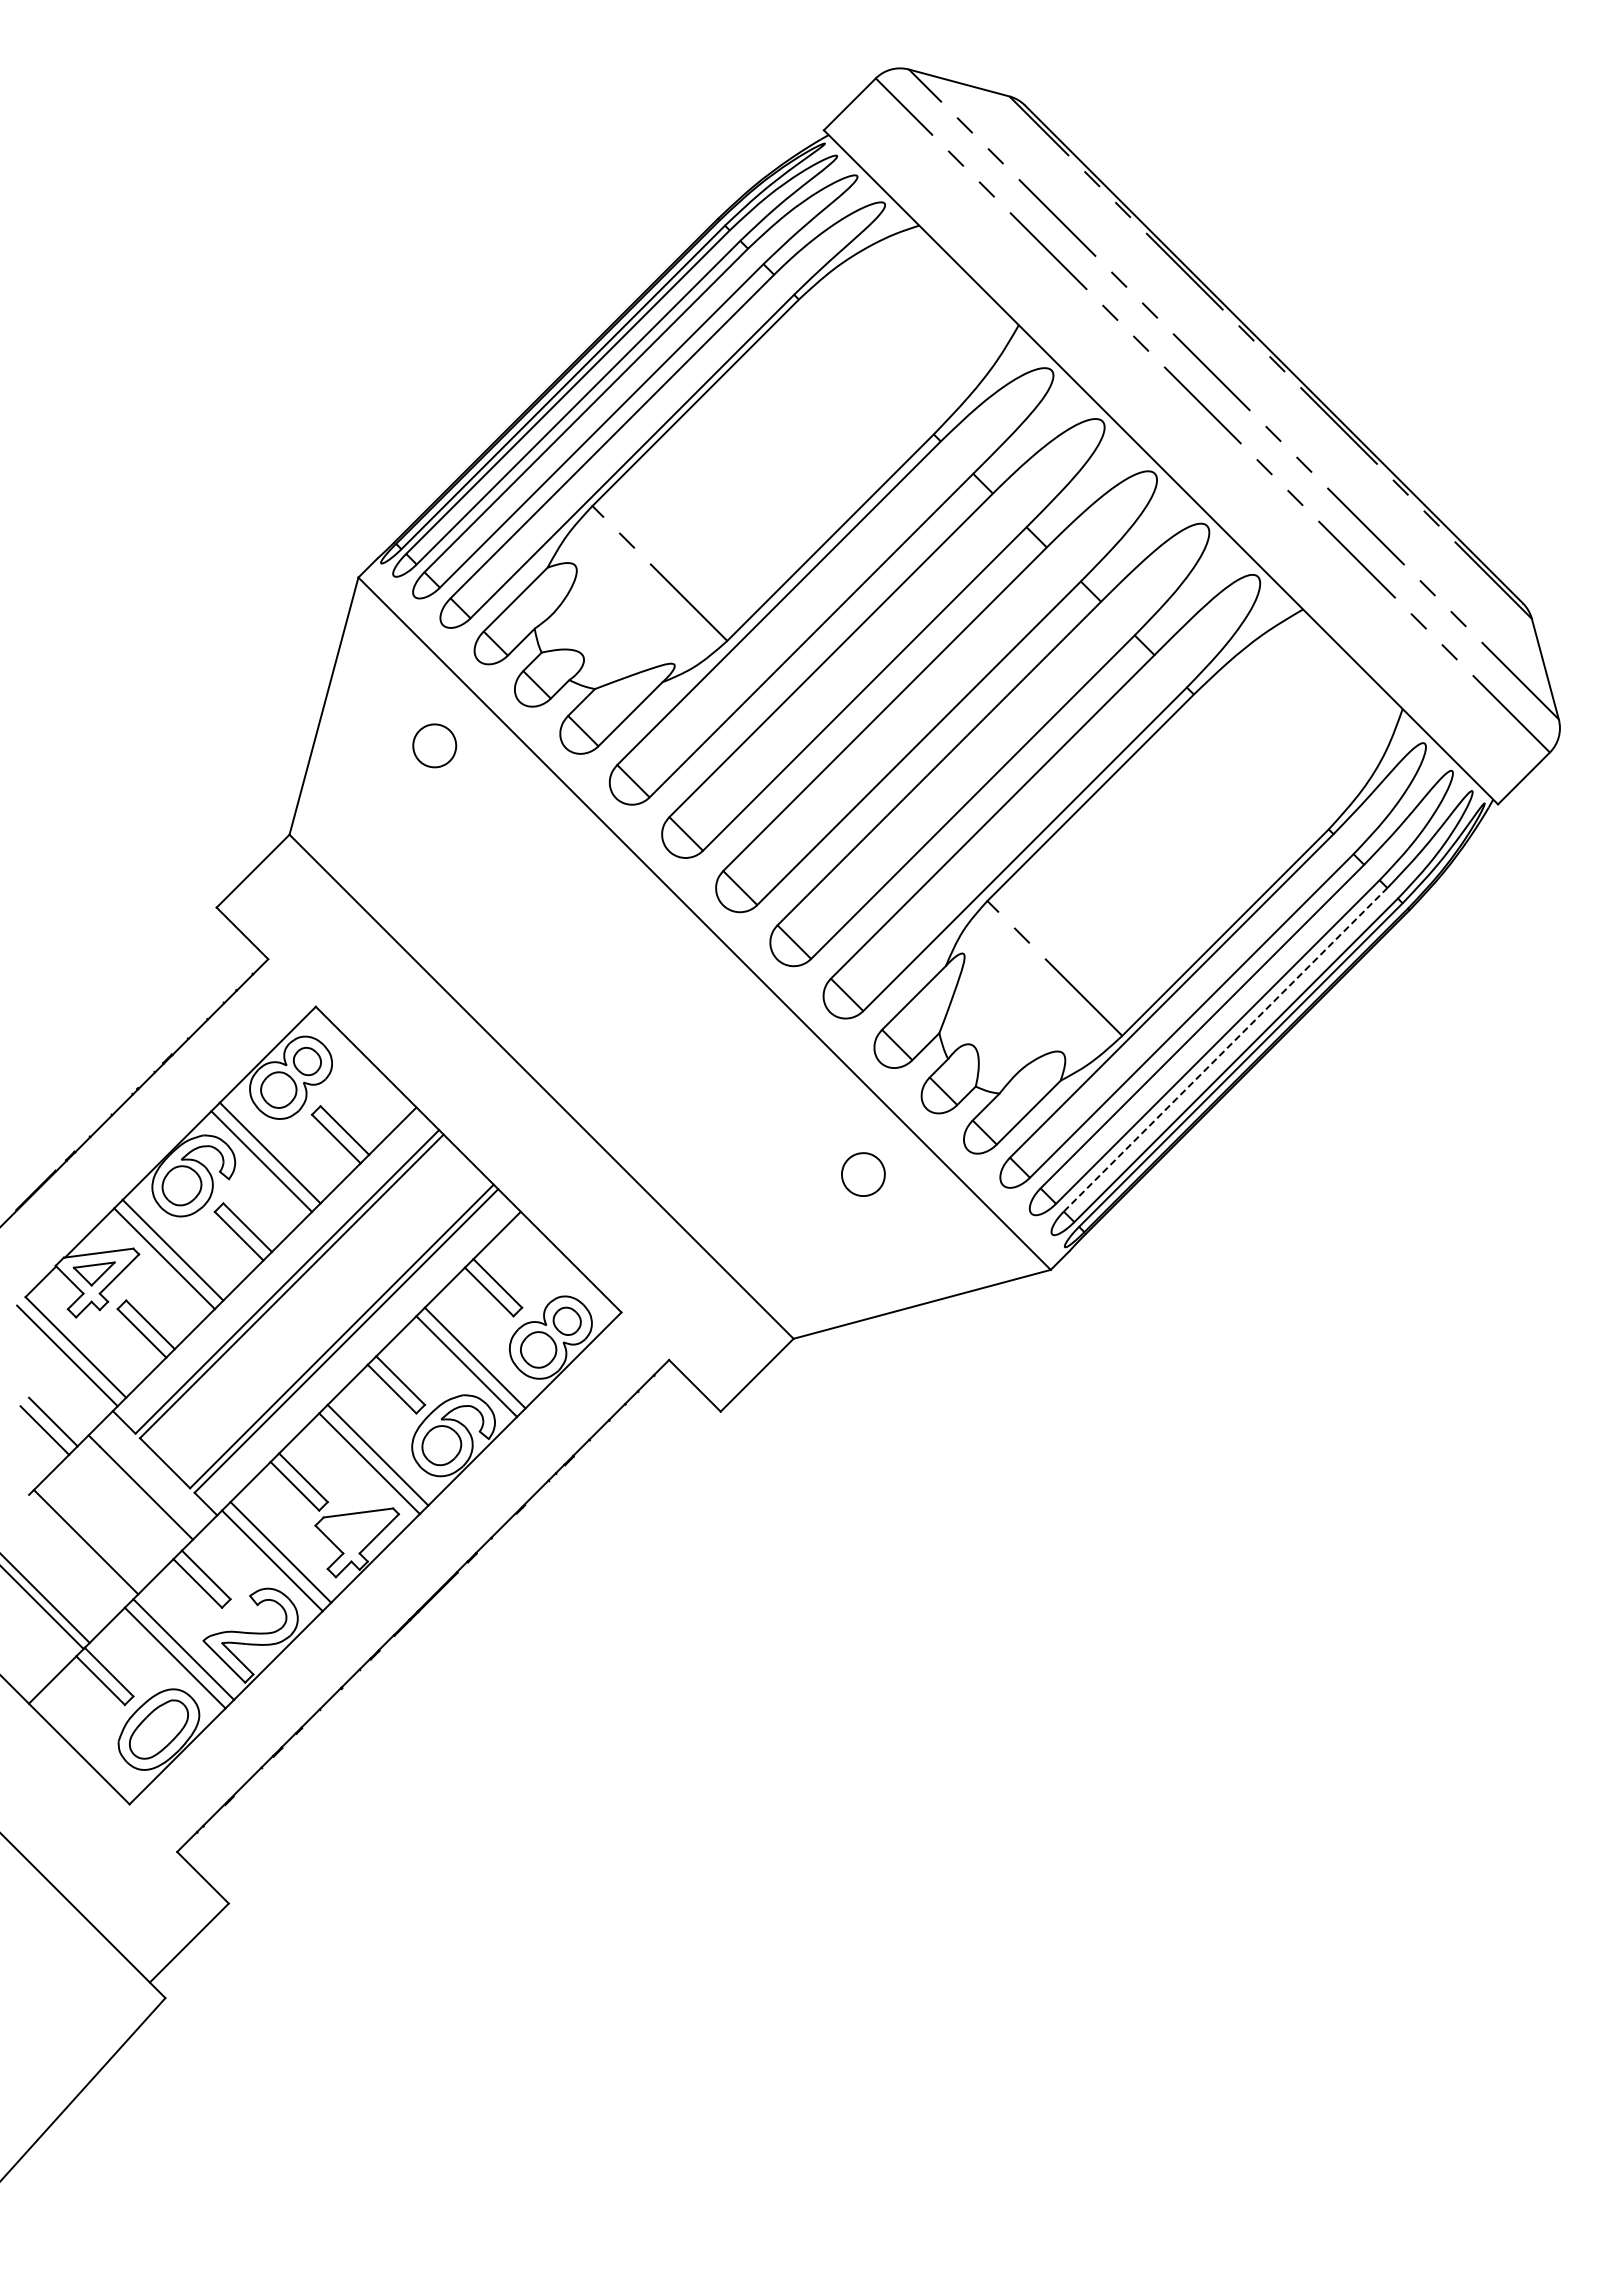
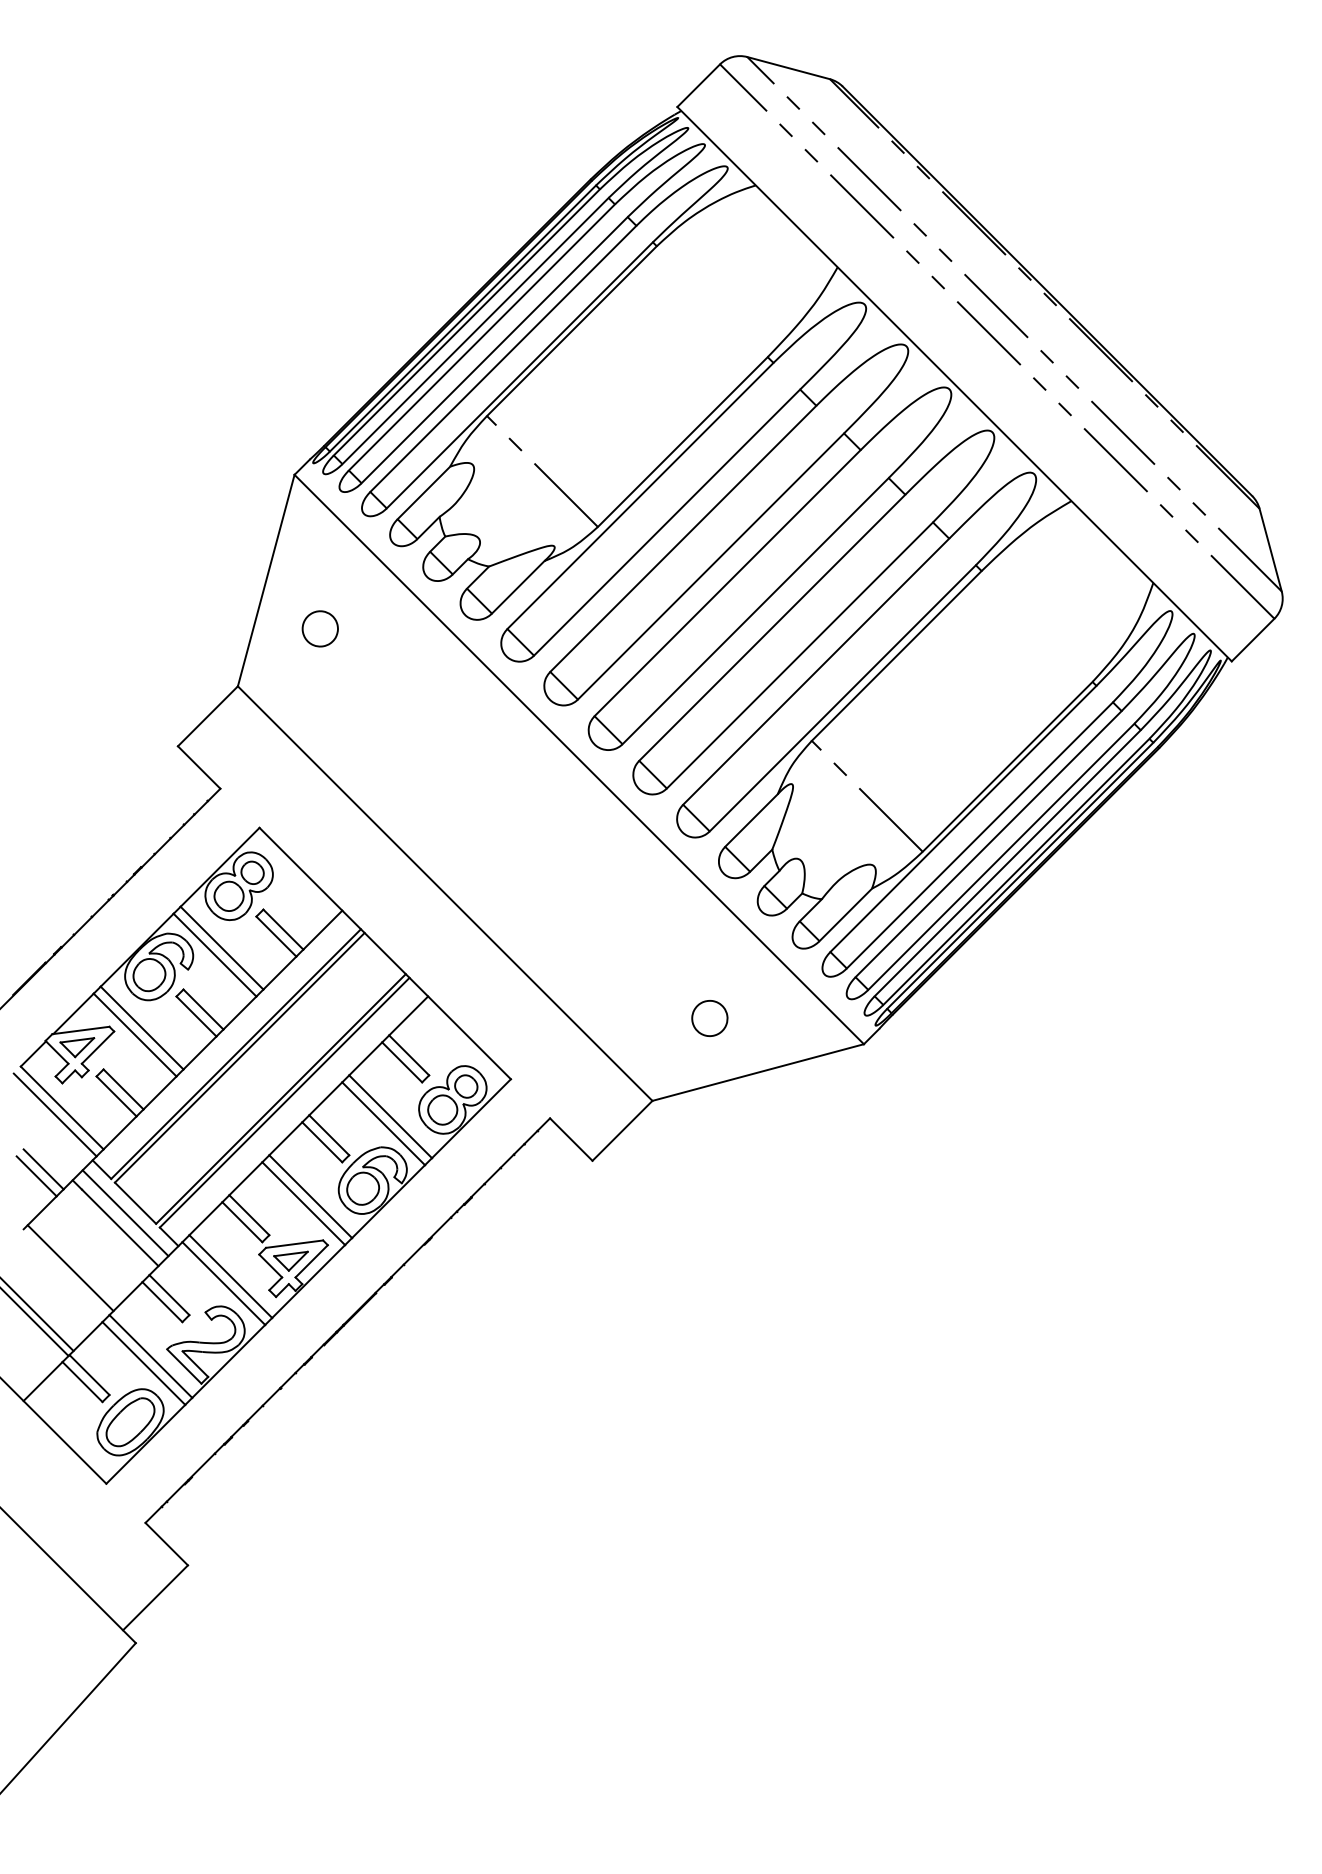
part: (434, 745) -> (320, 628), moved
line: (1225, 1049) -> (1007, 862), dashed -> solid
part: (863, 1174) -> (709, 1018), moved
line: (152, 1475) -> (125, 1213), added
part: (353, 1533) -> (290, 1261), added

